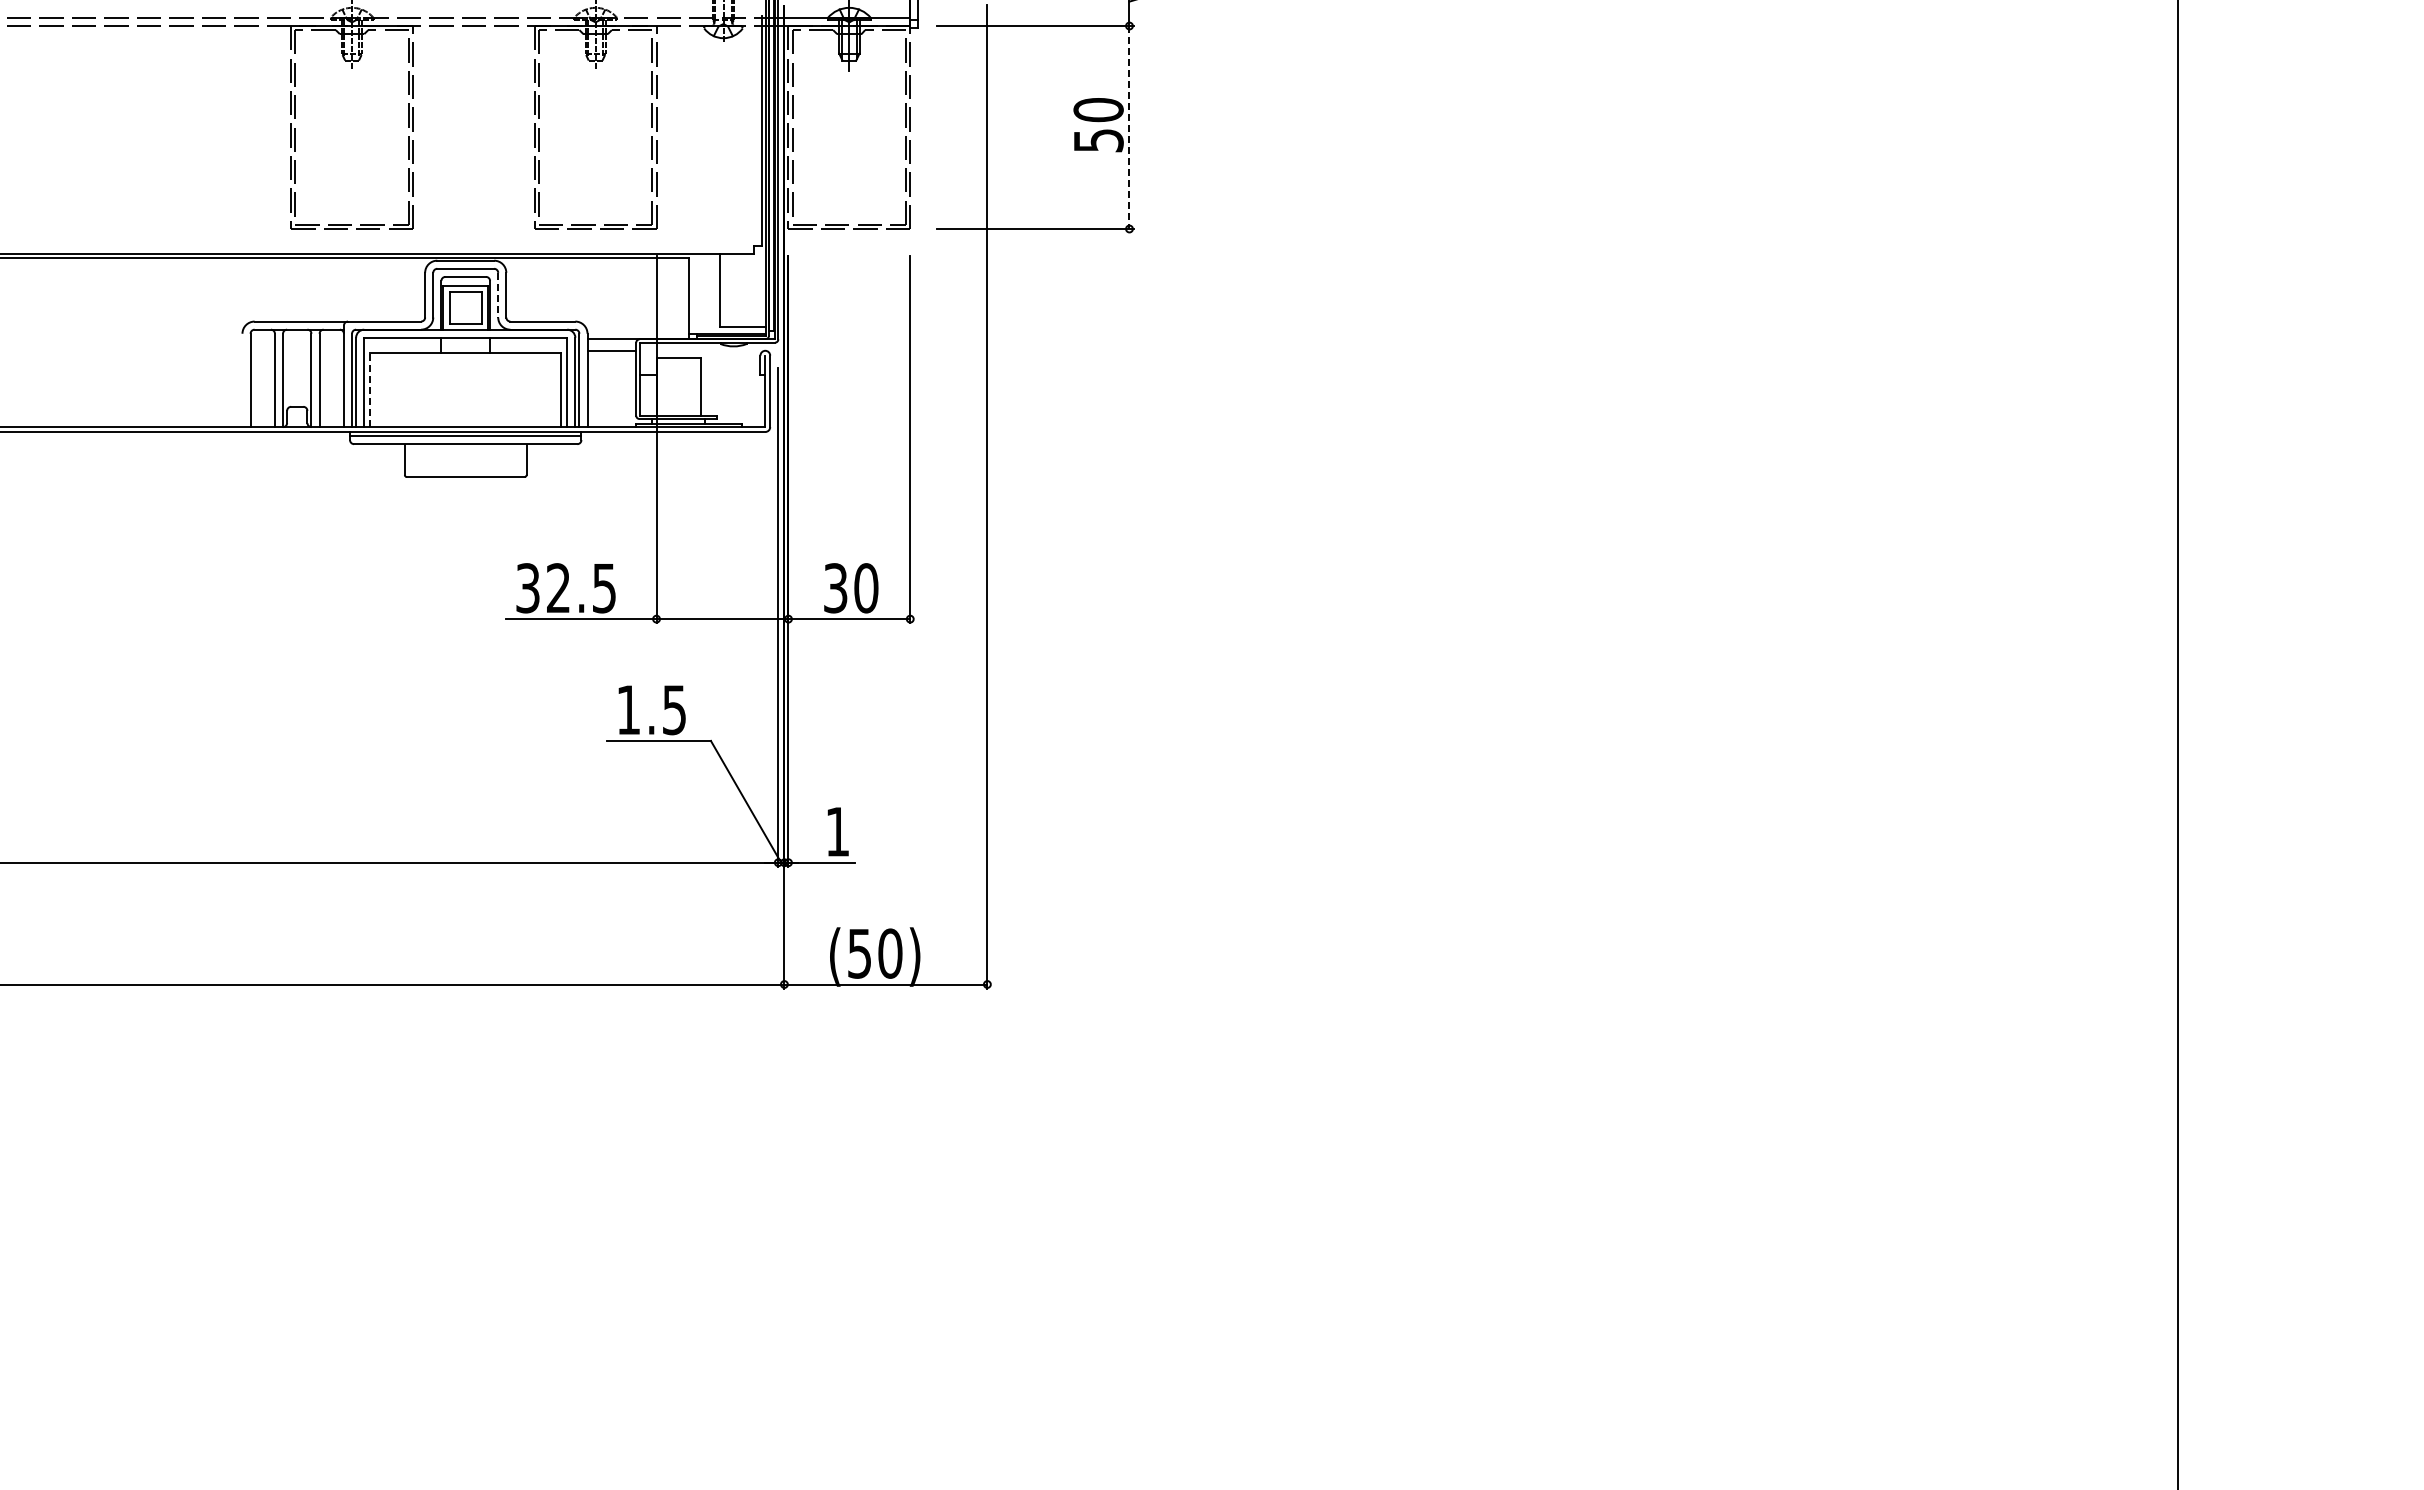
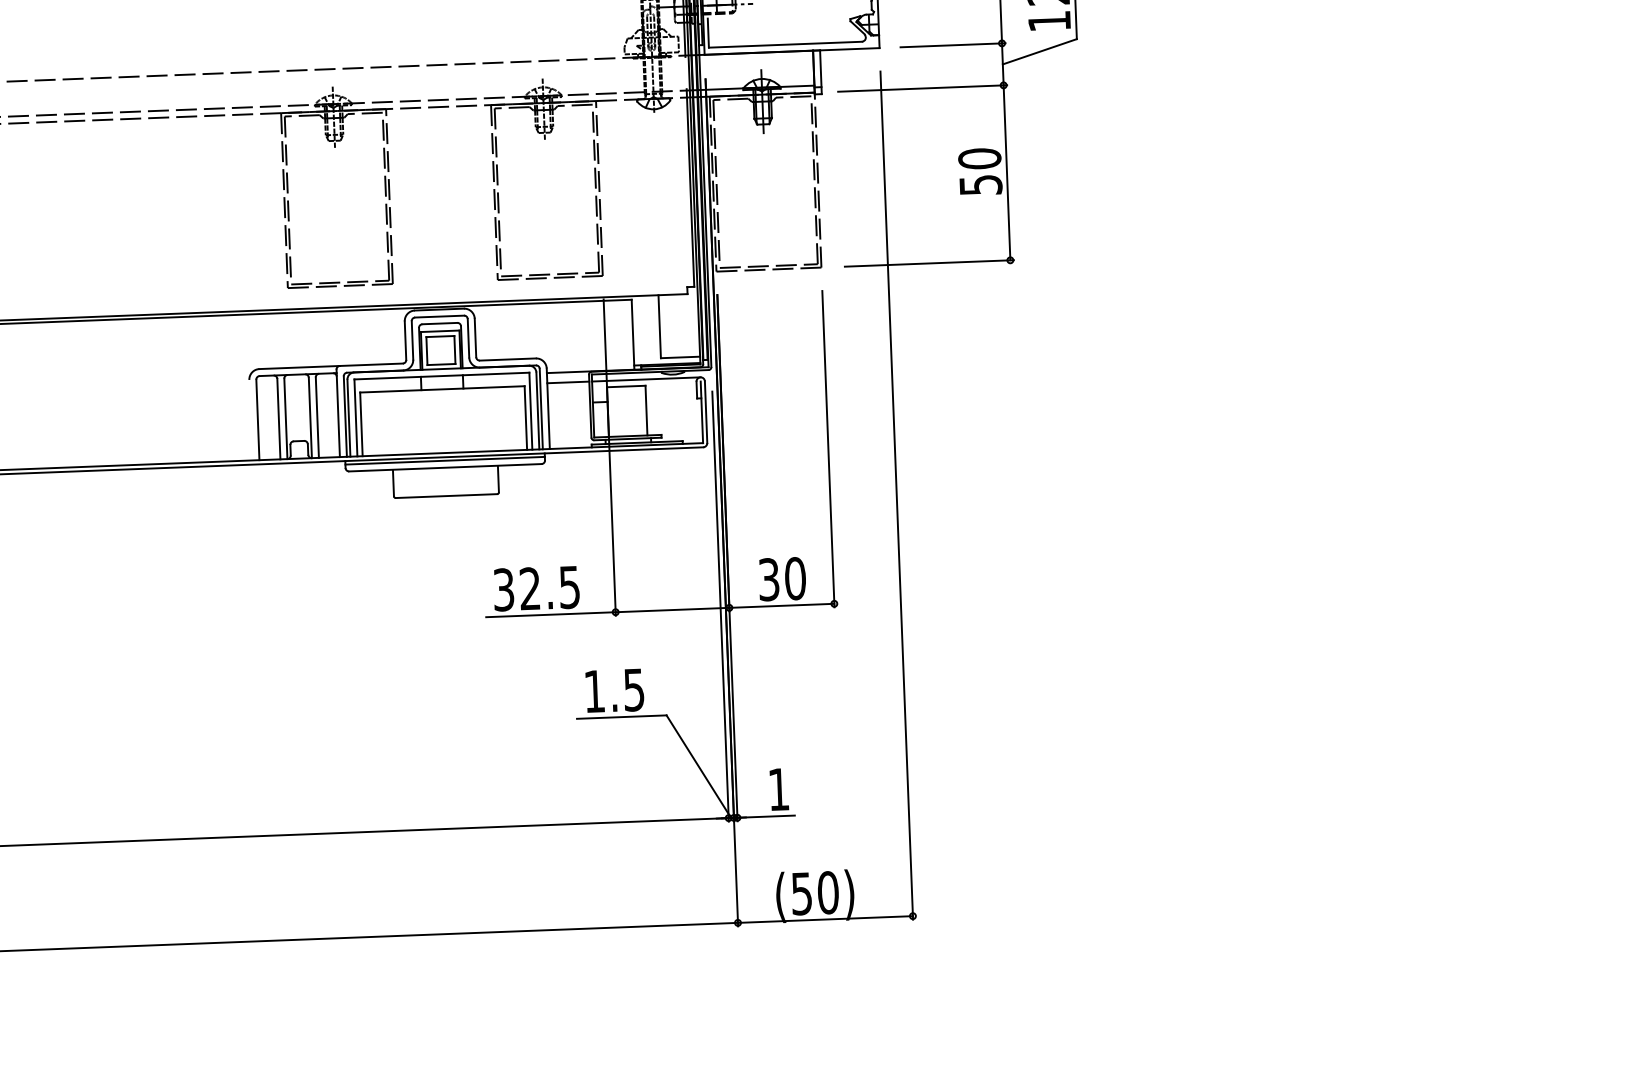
line: (1129, 128) -> (1007, 173), dashed -> solid
line: (498, 295) -> (468, 338), dashed -> solid
line: (702, 350) -> (646, 379), added
line: (370, 390) -> (361, 424), dashed -> solid

